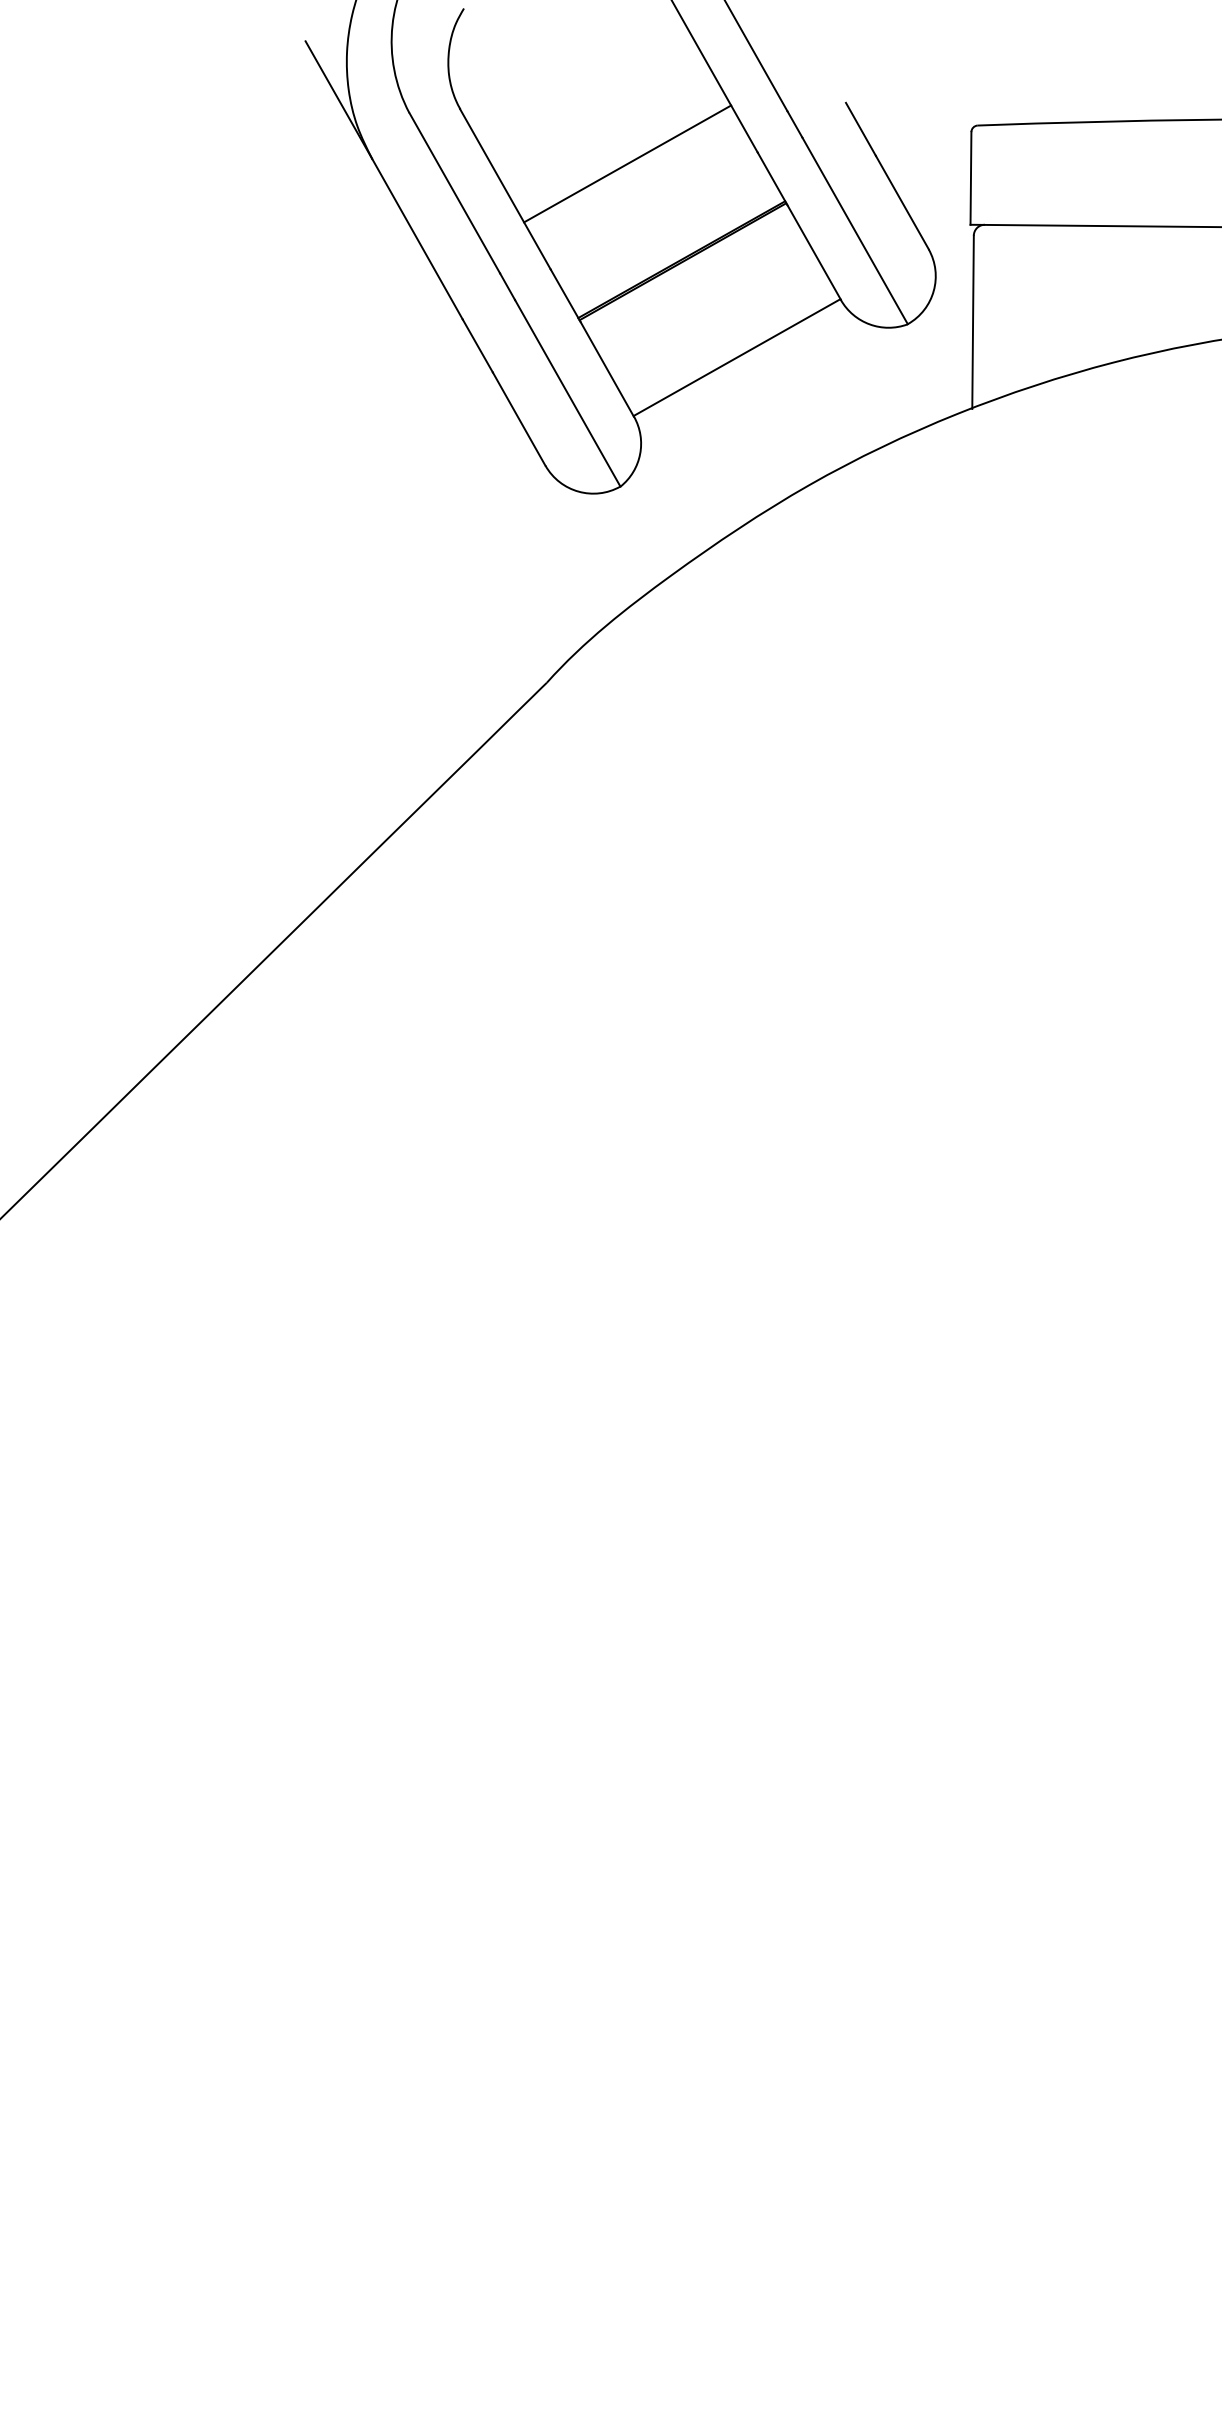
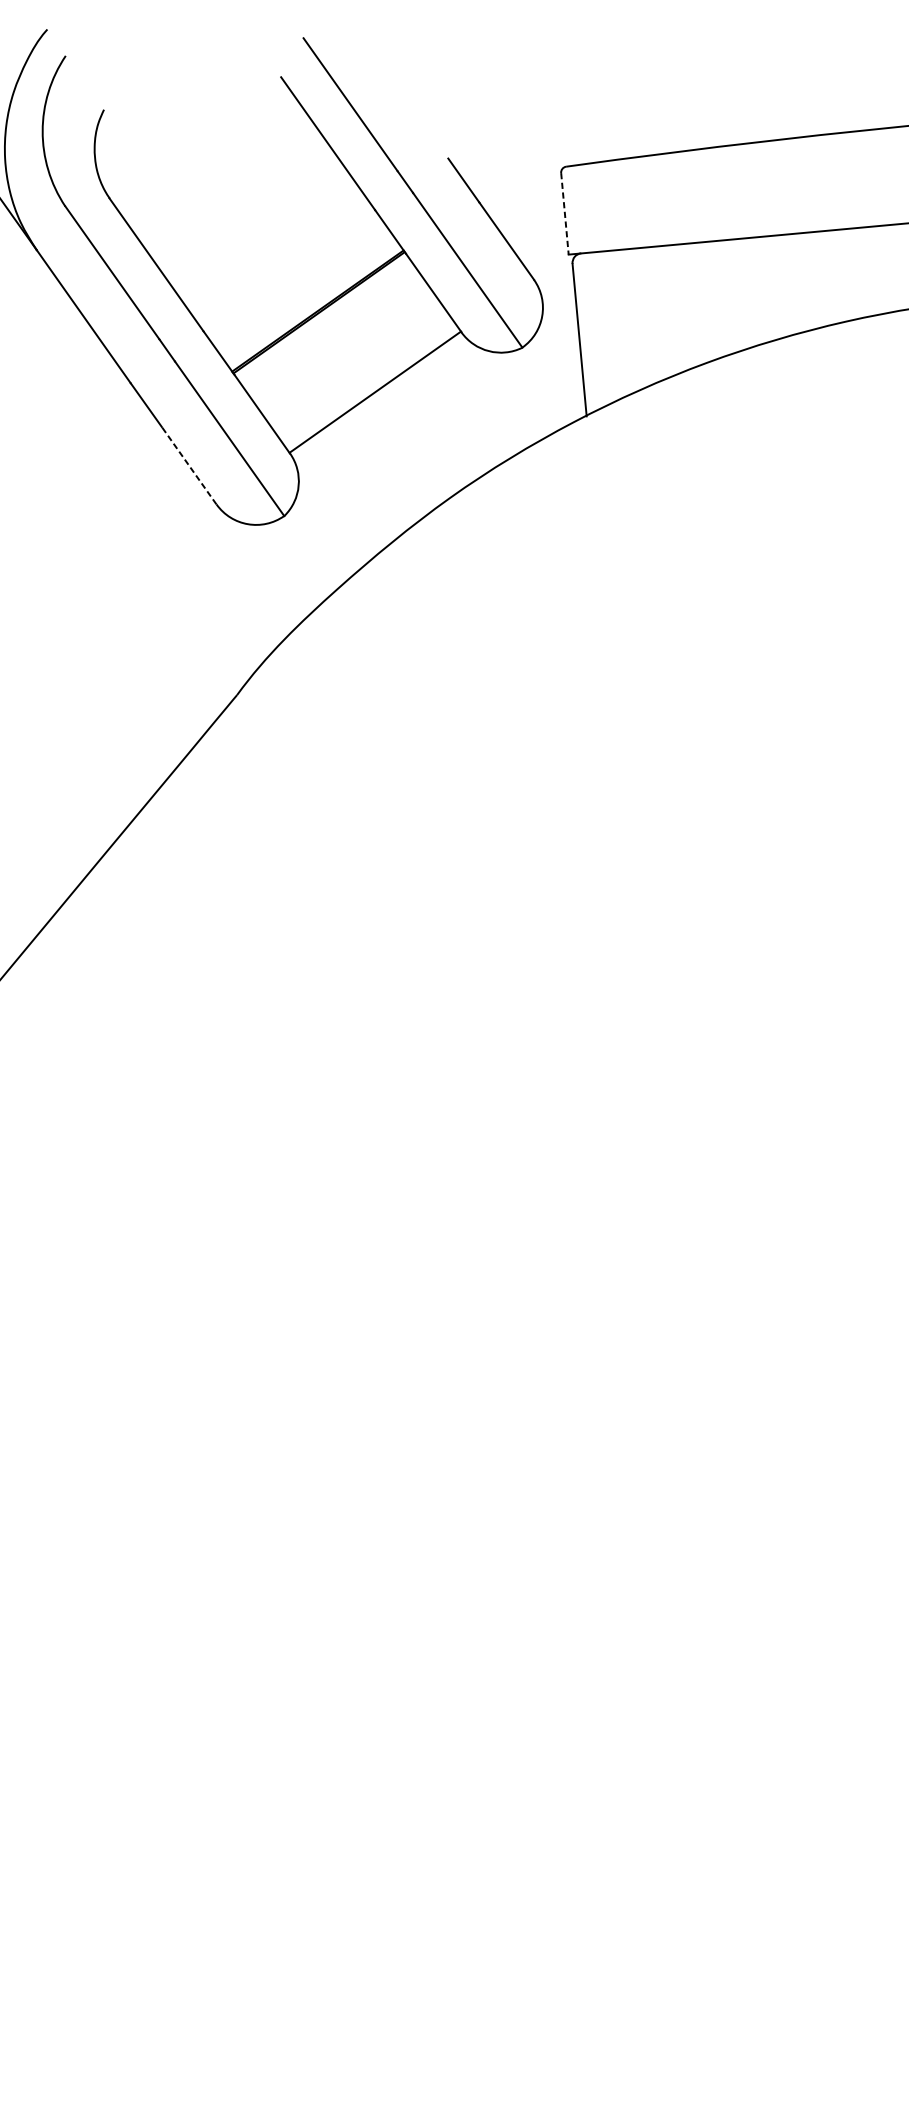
line: (627, 163) -> (261, 231), removed
line: (970, 178) -> (564, 213), solid -> dashed
line: (519, 419) -> (189, 466), solid -> dashed

